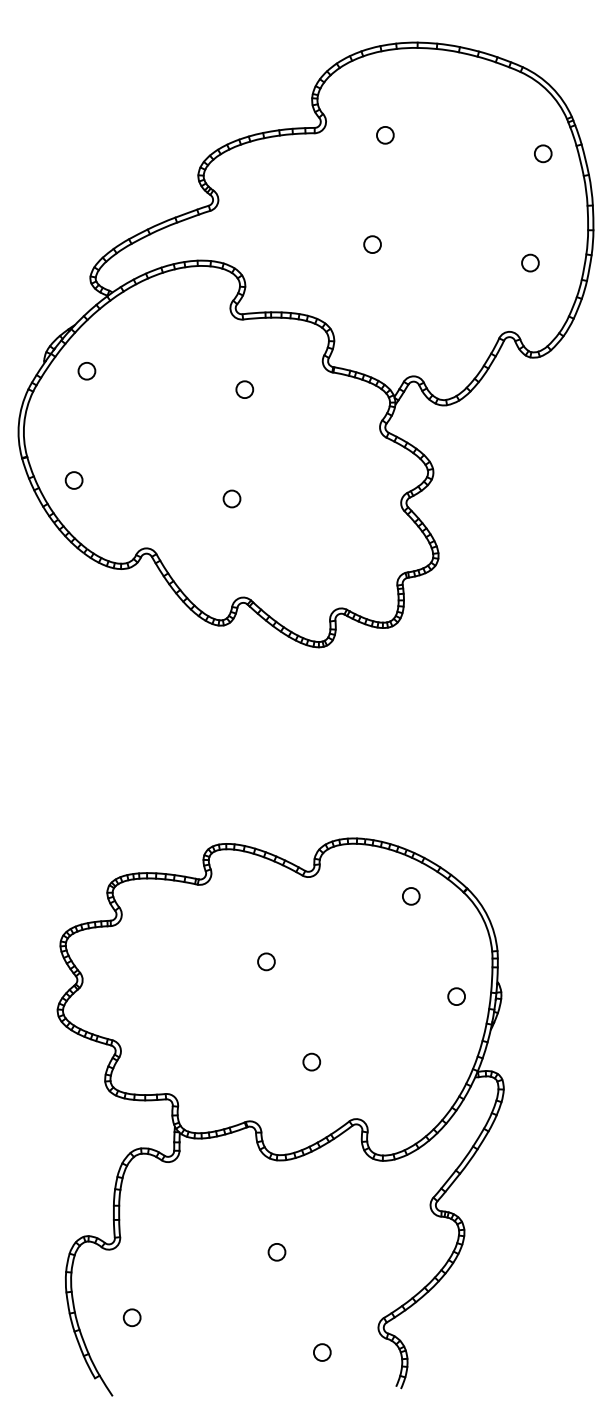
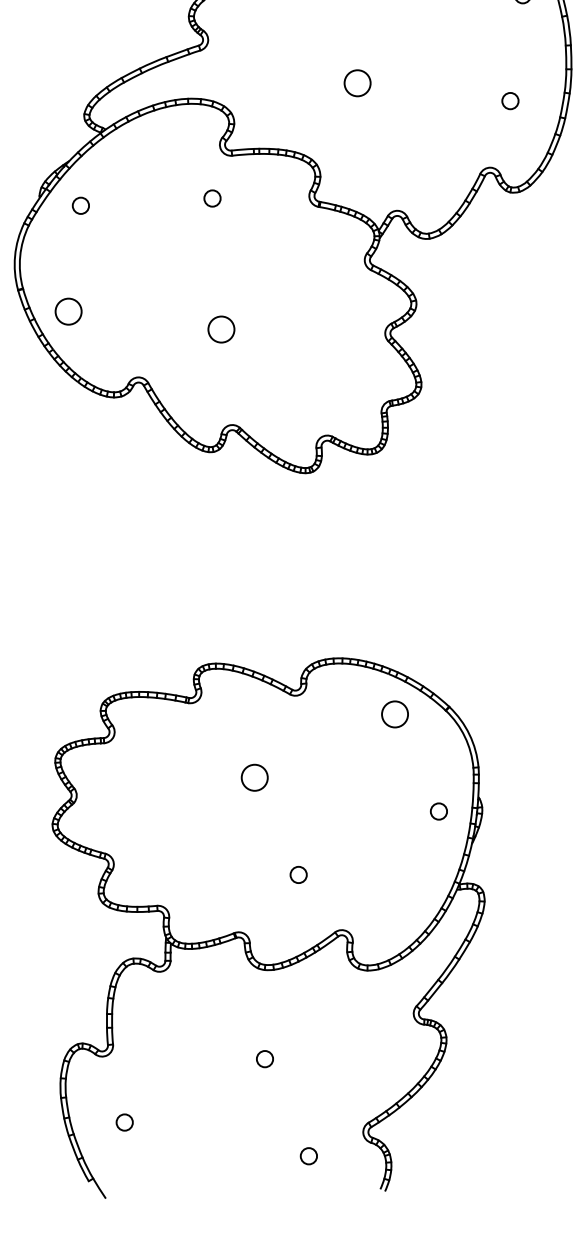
circle: (372, 244) -> (357, 83), size x1.6
circle: (244, 389) -> (212, 198), moved
circle: (73, 480) -> (67, 311), size x1.6
circle: (231, 498) -> (220, 329), size x1.6
circle: (410, 895) -> (394, 713), size x1.6
circle: (266, 961) -> (254, 777), size x1.6

